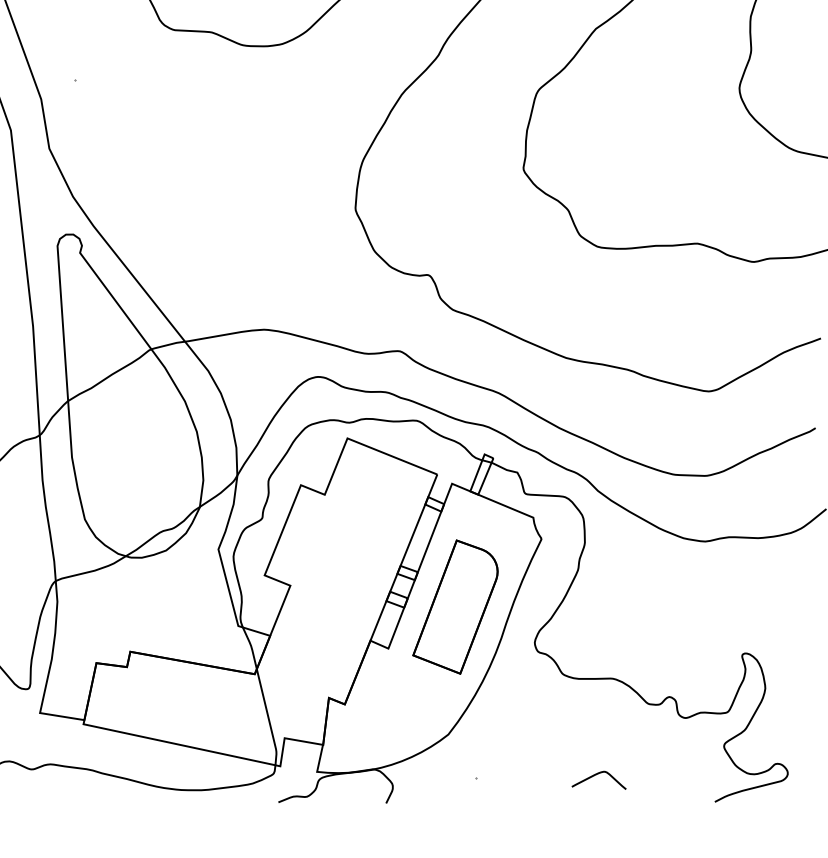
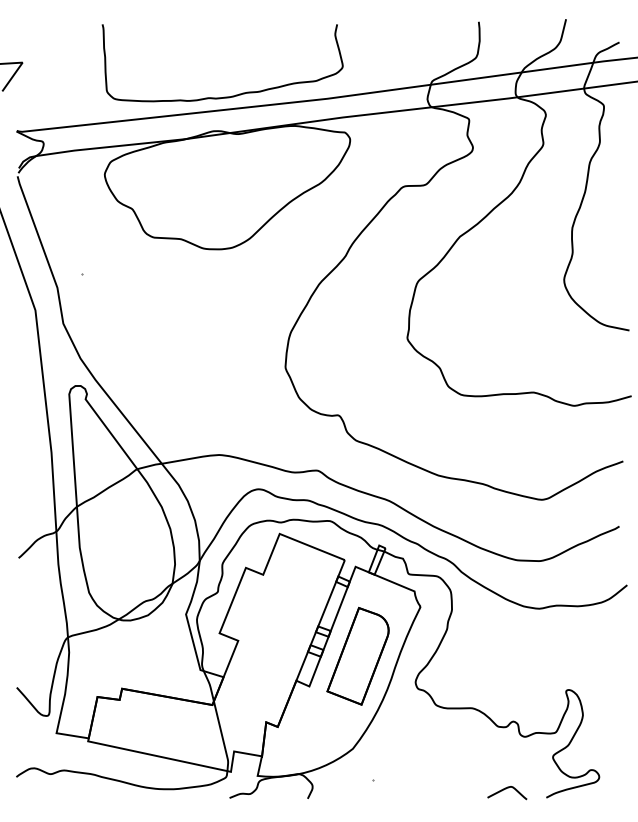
curve: (597, 775) -> (506, 789), moved

